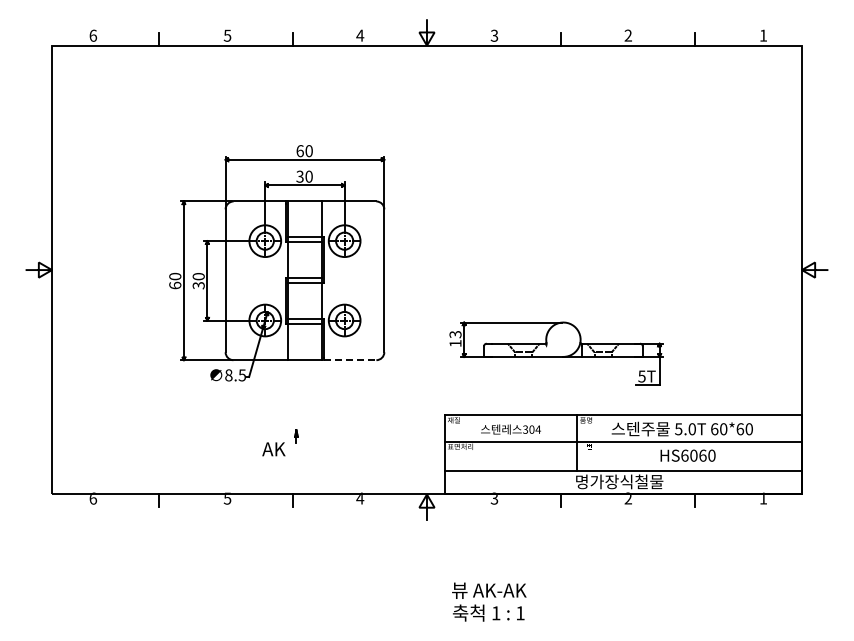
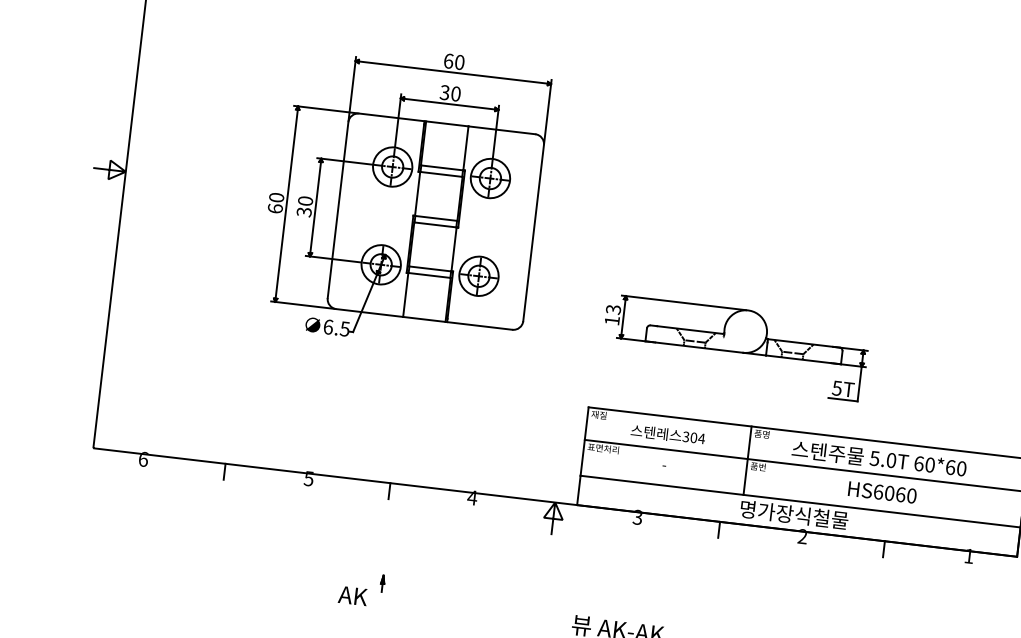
line: (350, 360) -> (480, 326), dashed -> solid
text: (228, 375) -> (327, 327), 8.5 -> 6.5
part: (280, 442) -> (362, 588), moved

